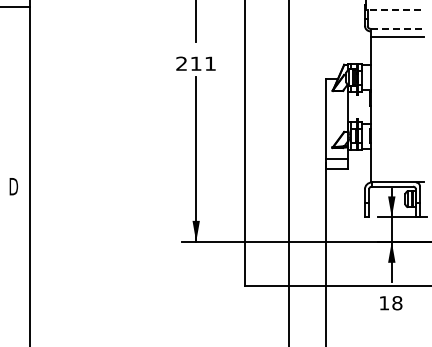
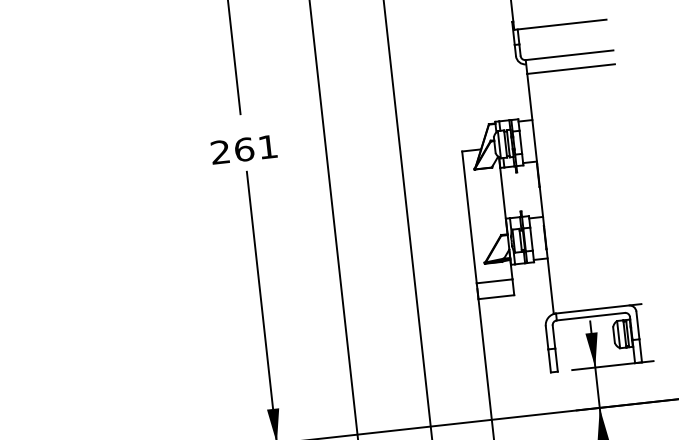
line: (393, 9) -> (560, 24), dashed -> solid
line: (397, 28) -> (570, 54), dashed -> solid
text: (195, 63) -> (243, 149), 211 -> 261

